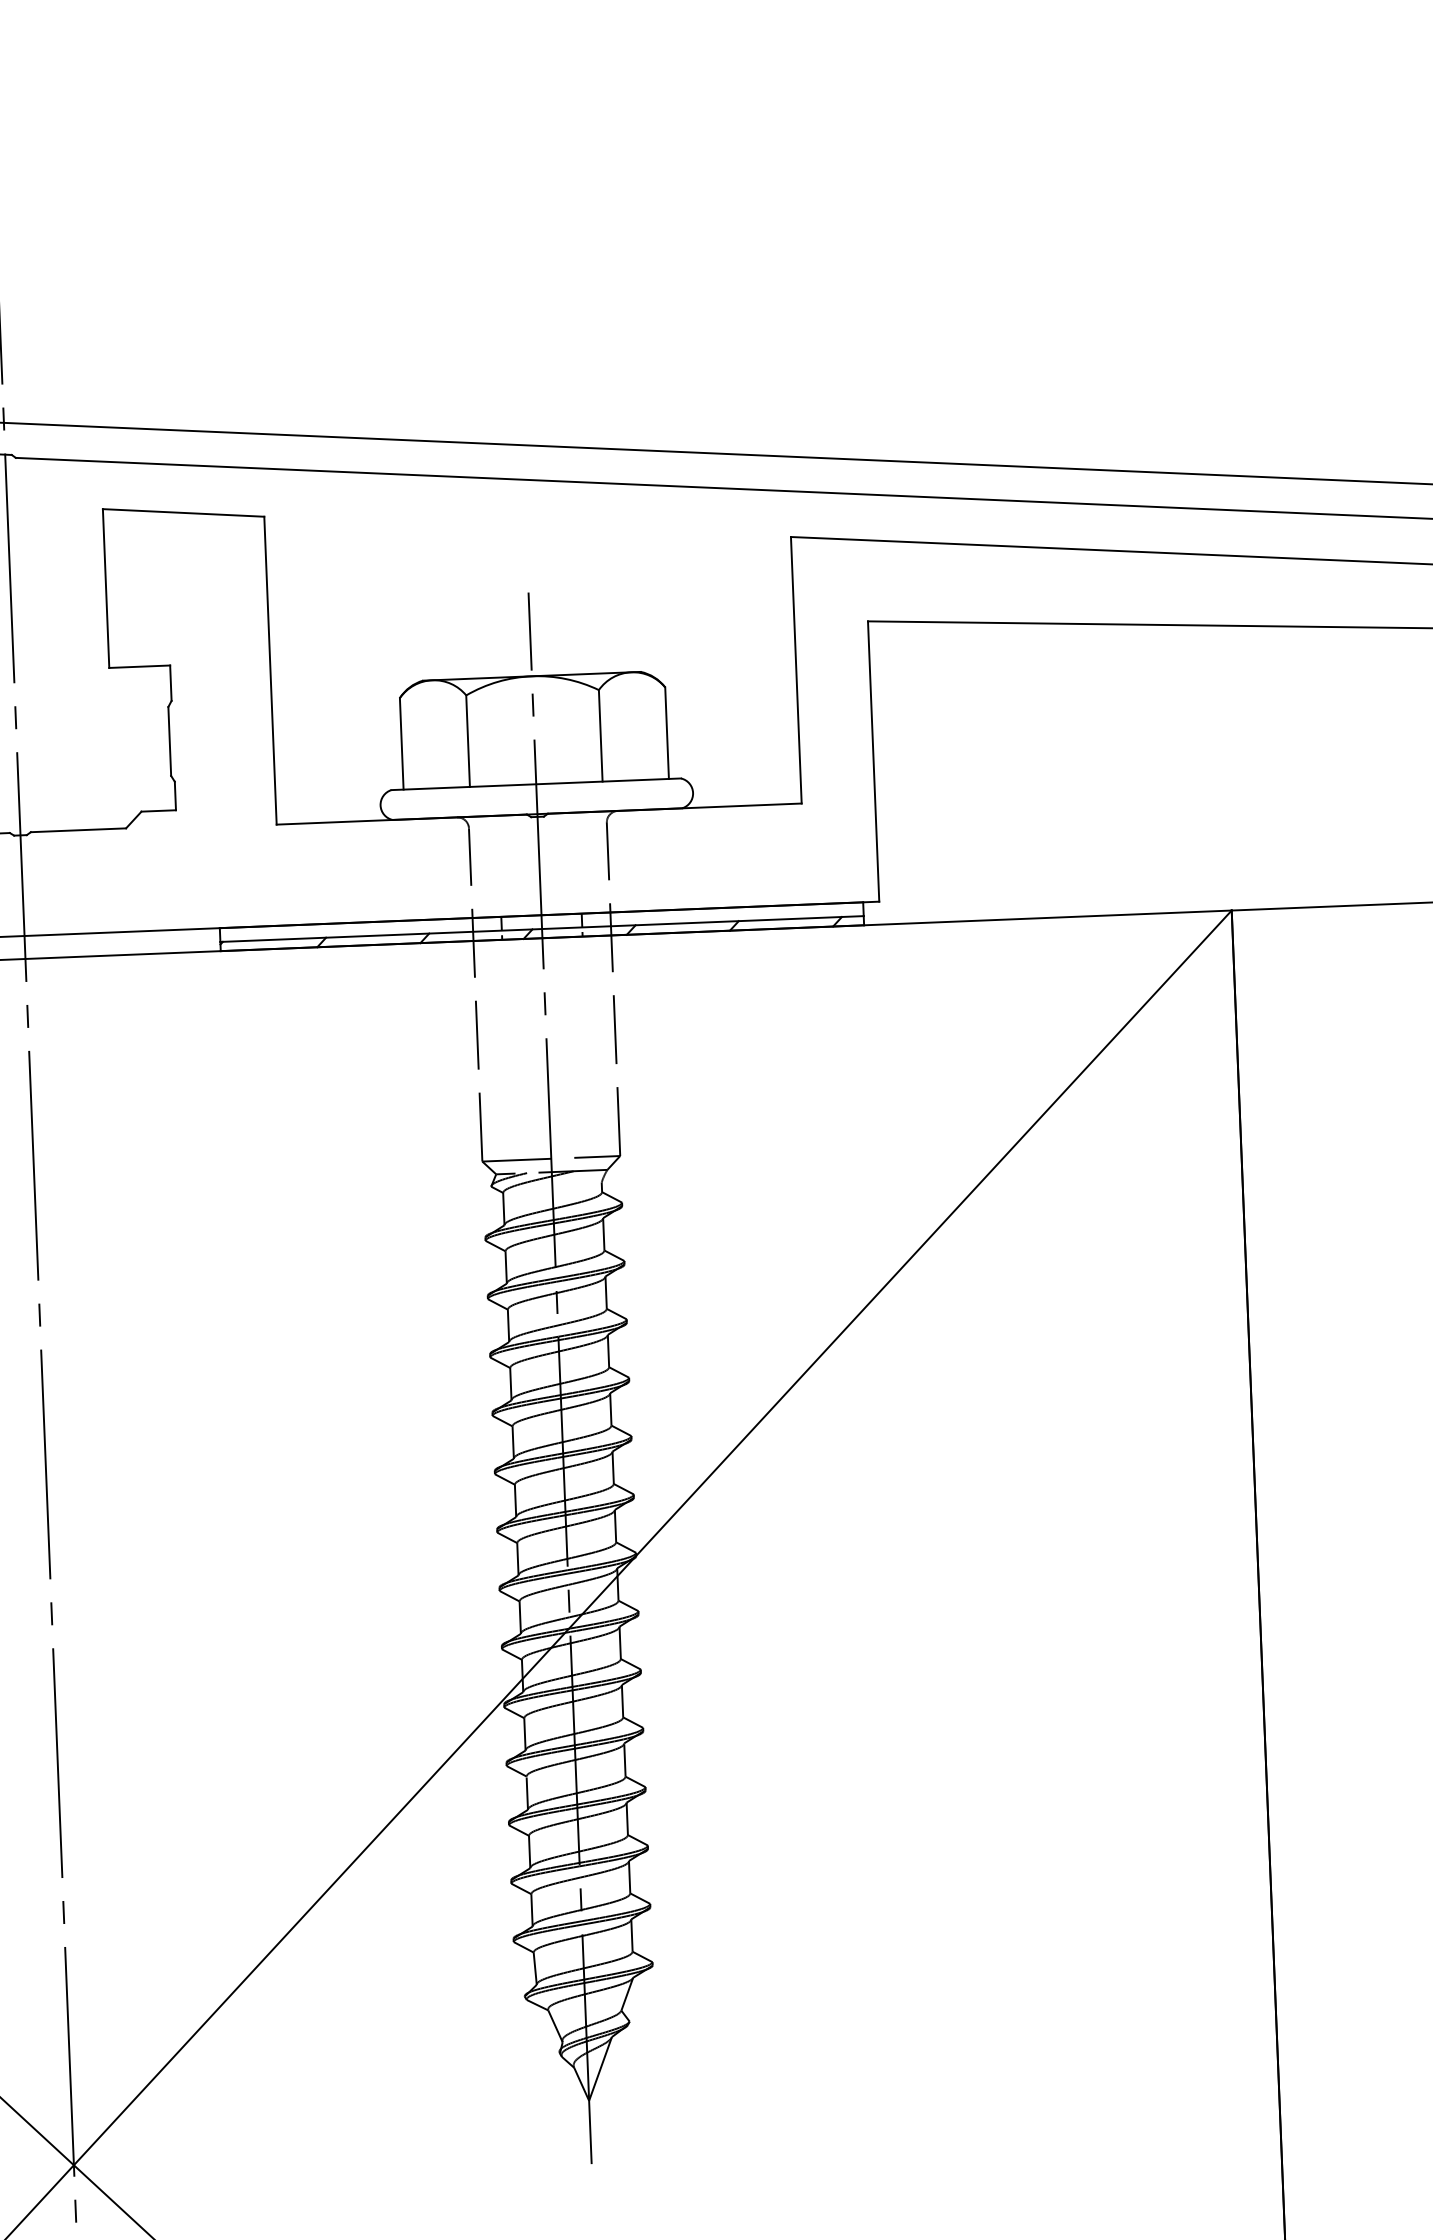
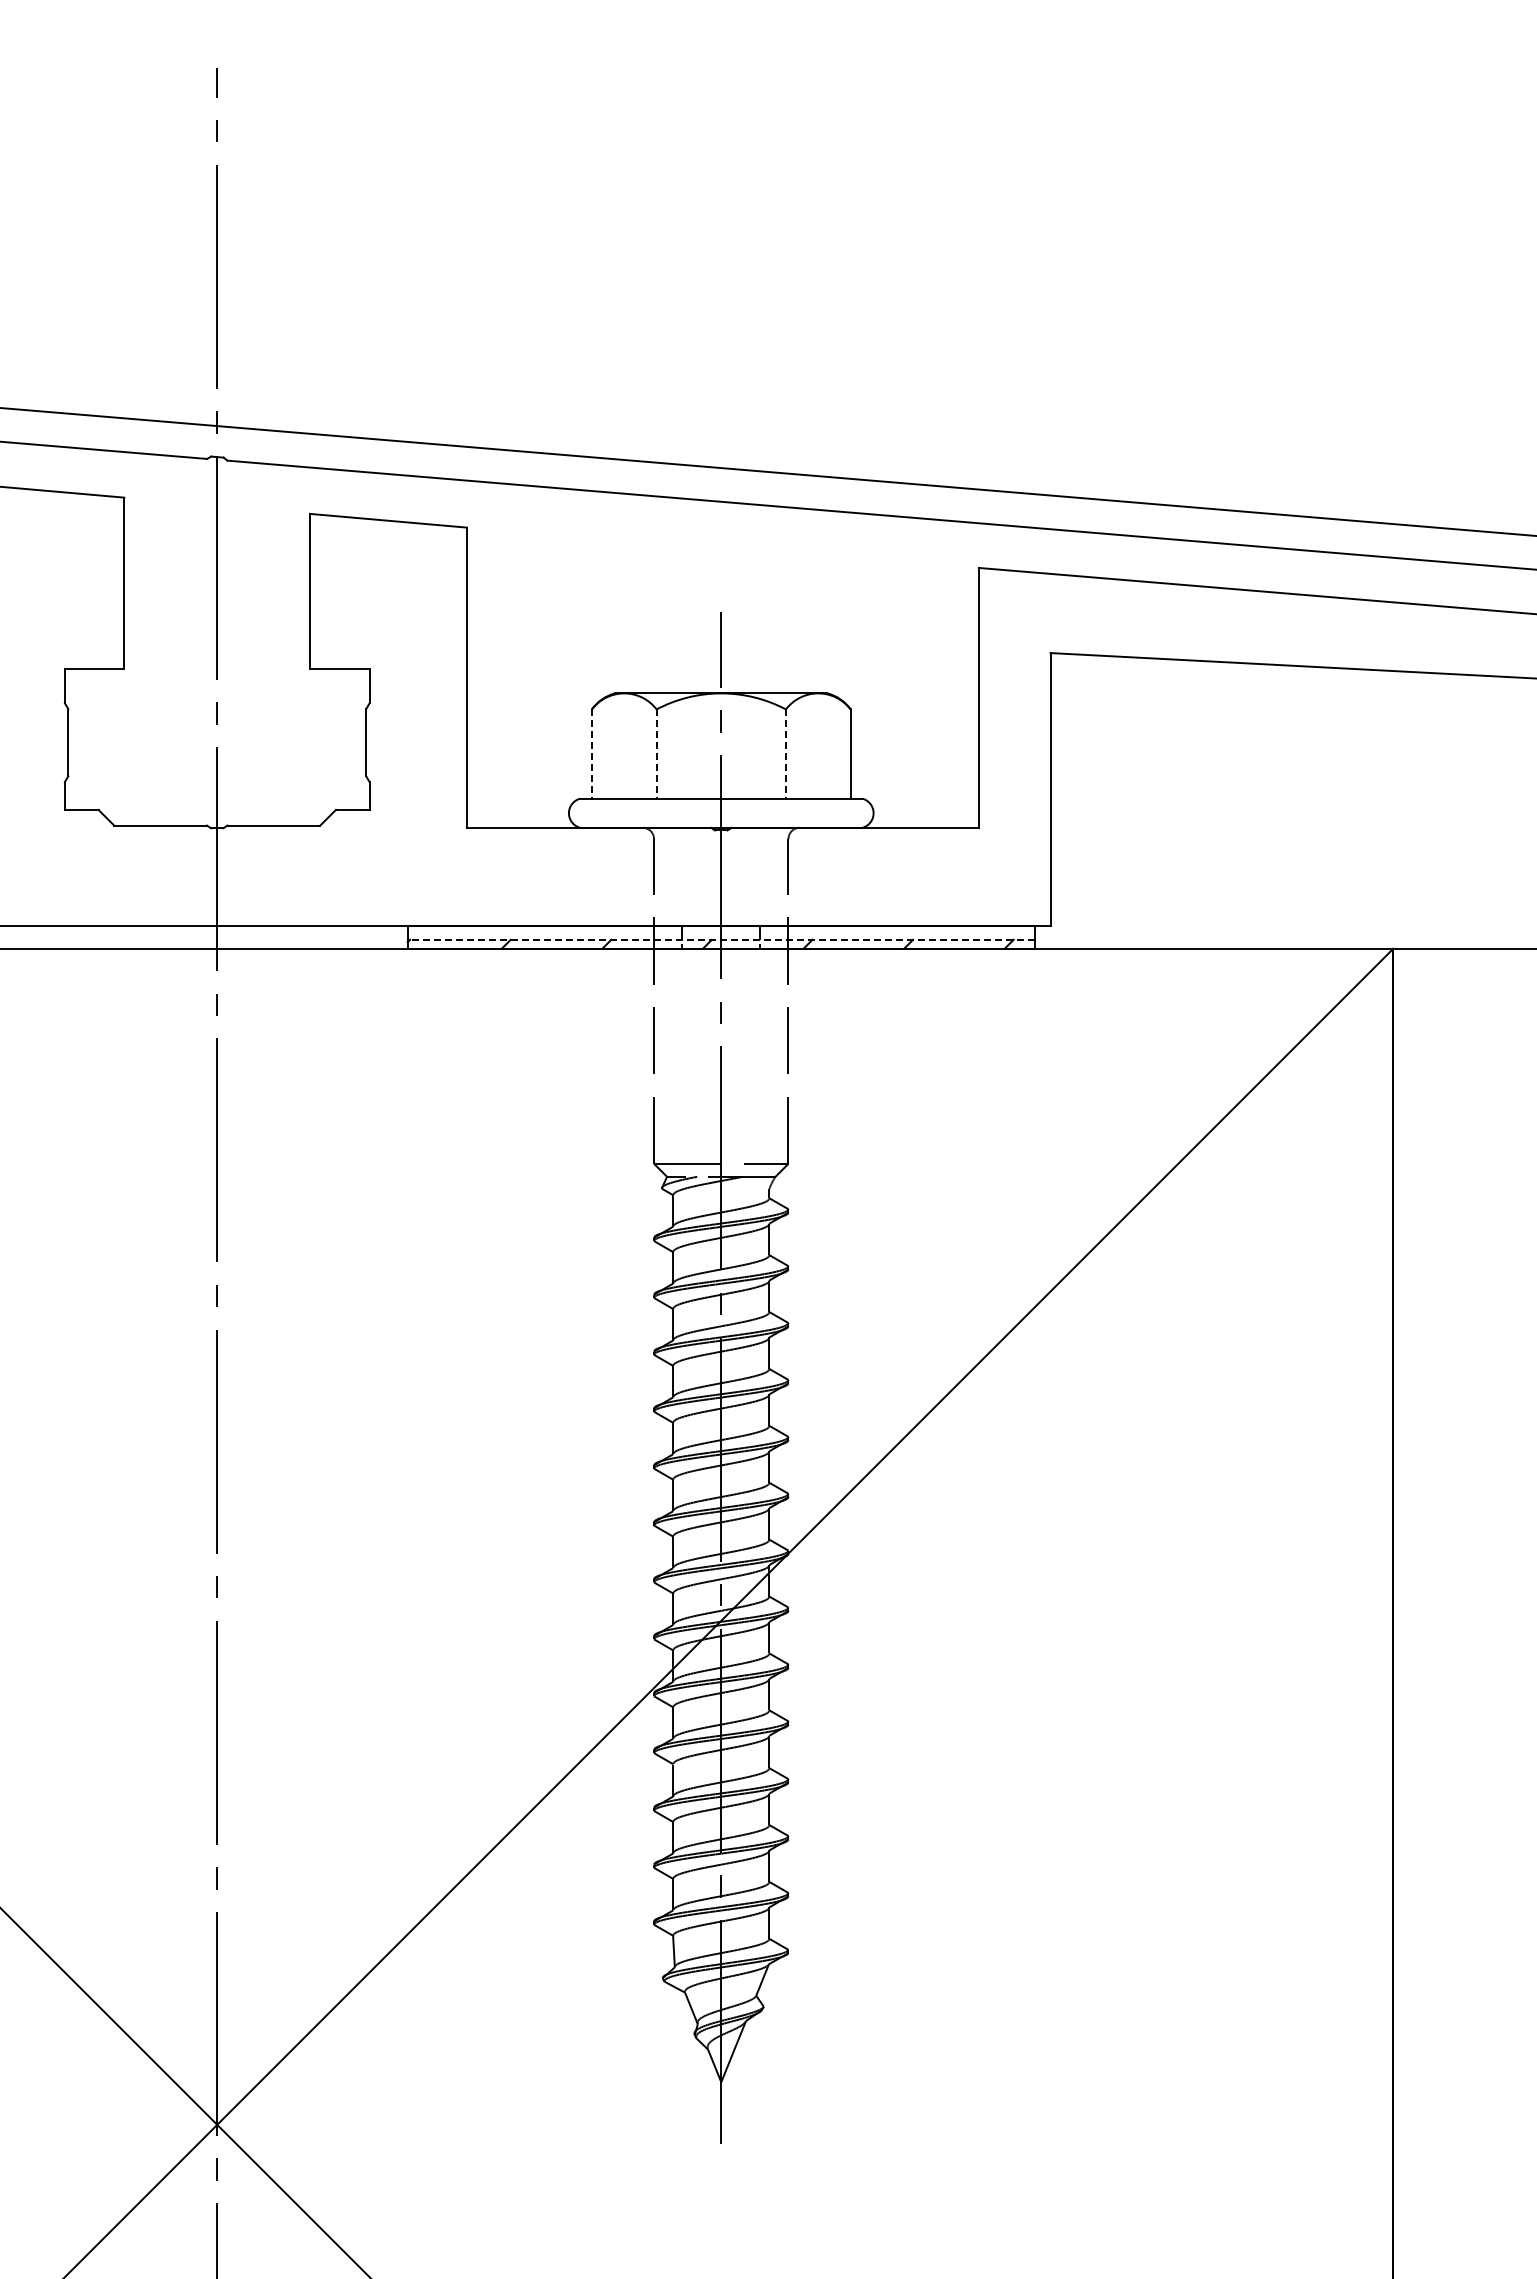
line: (600, 736) -> (785, 754), solid -> dashed
line: (467, 741) -> (656, 754), solid -> dashed
line: (401, 744) -> (591, 754), solid -> dashed
line: (542, 928) -> (721, 939), solid -> dashed

